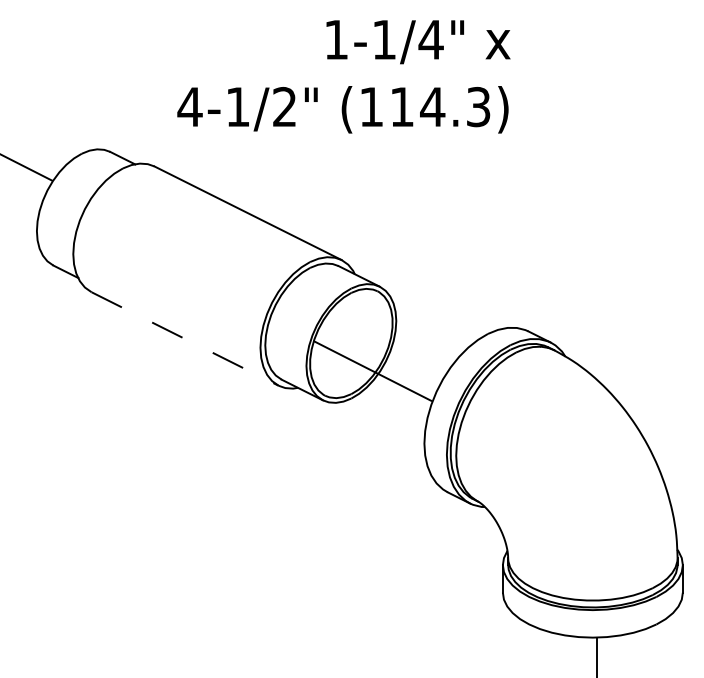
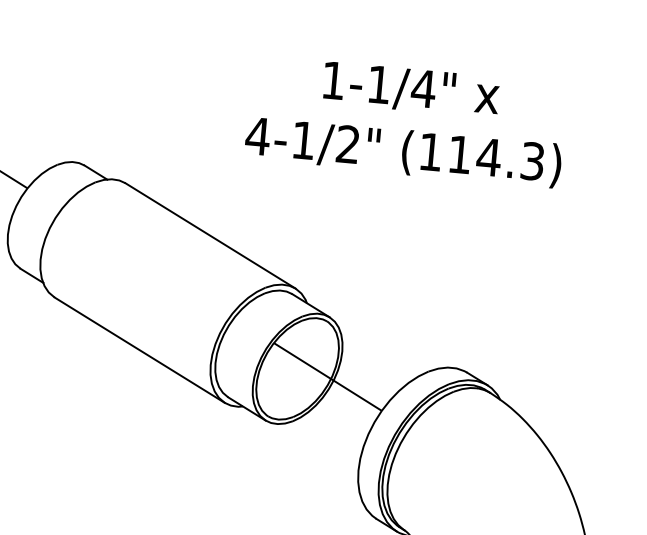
text: (418, 42) -> (411, 90), moved
text: (342, 109) -> (402, 151), moved
line: (185, 339) -> (140, 350), dashed -> solid
line: (372, 370) -> (327, 376), moved

